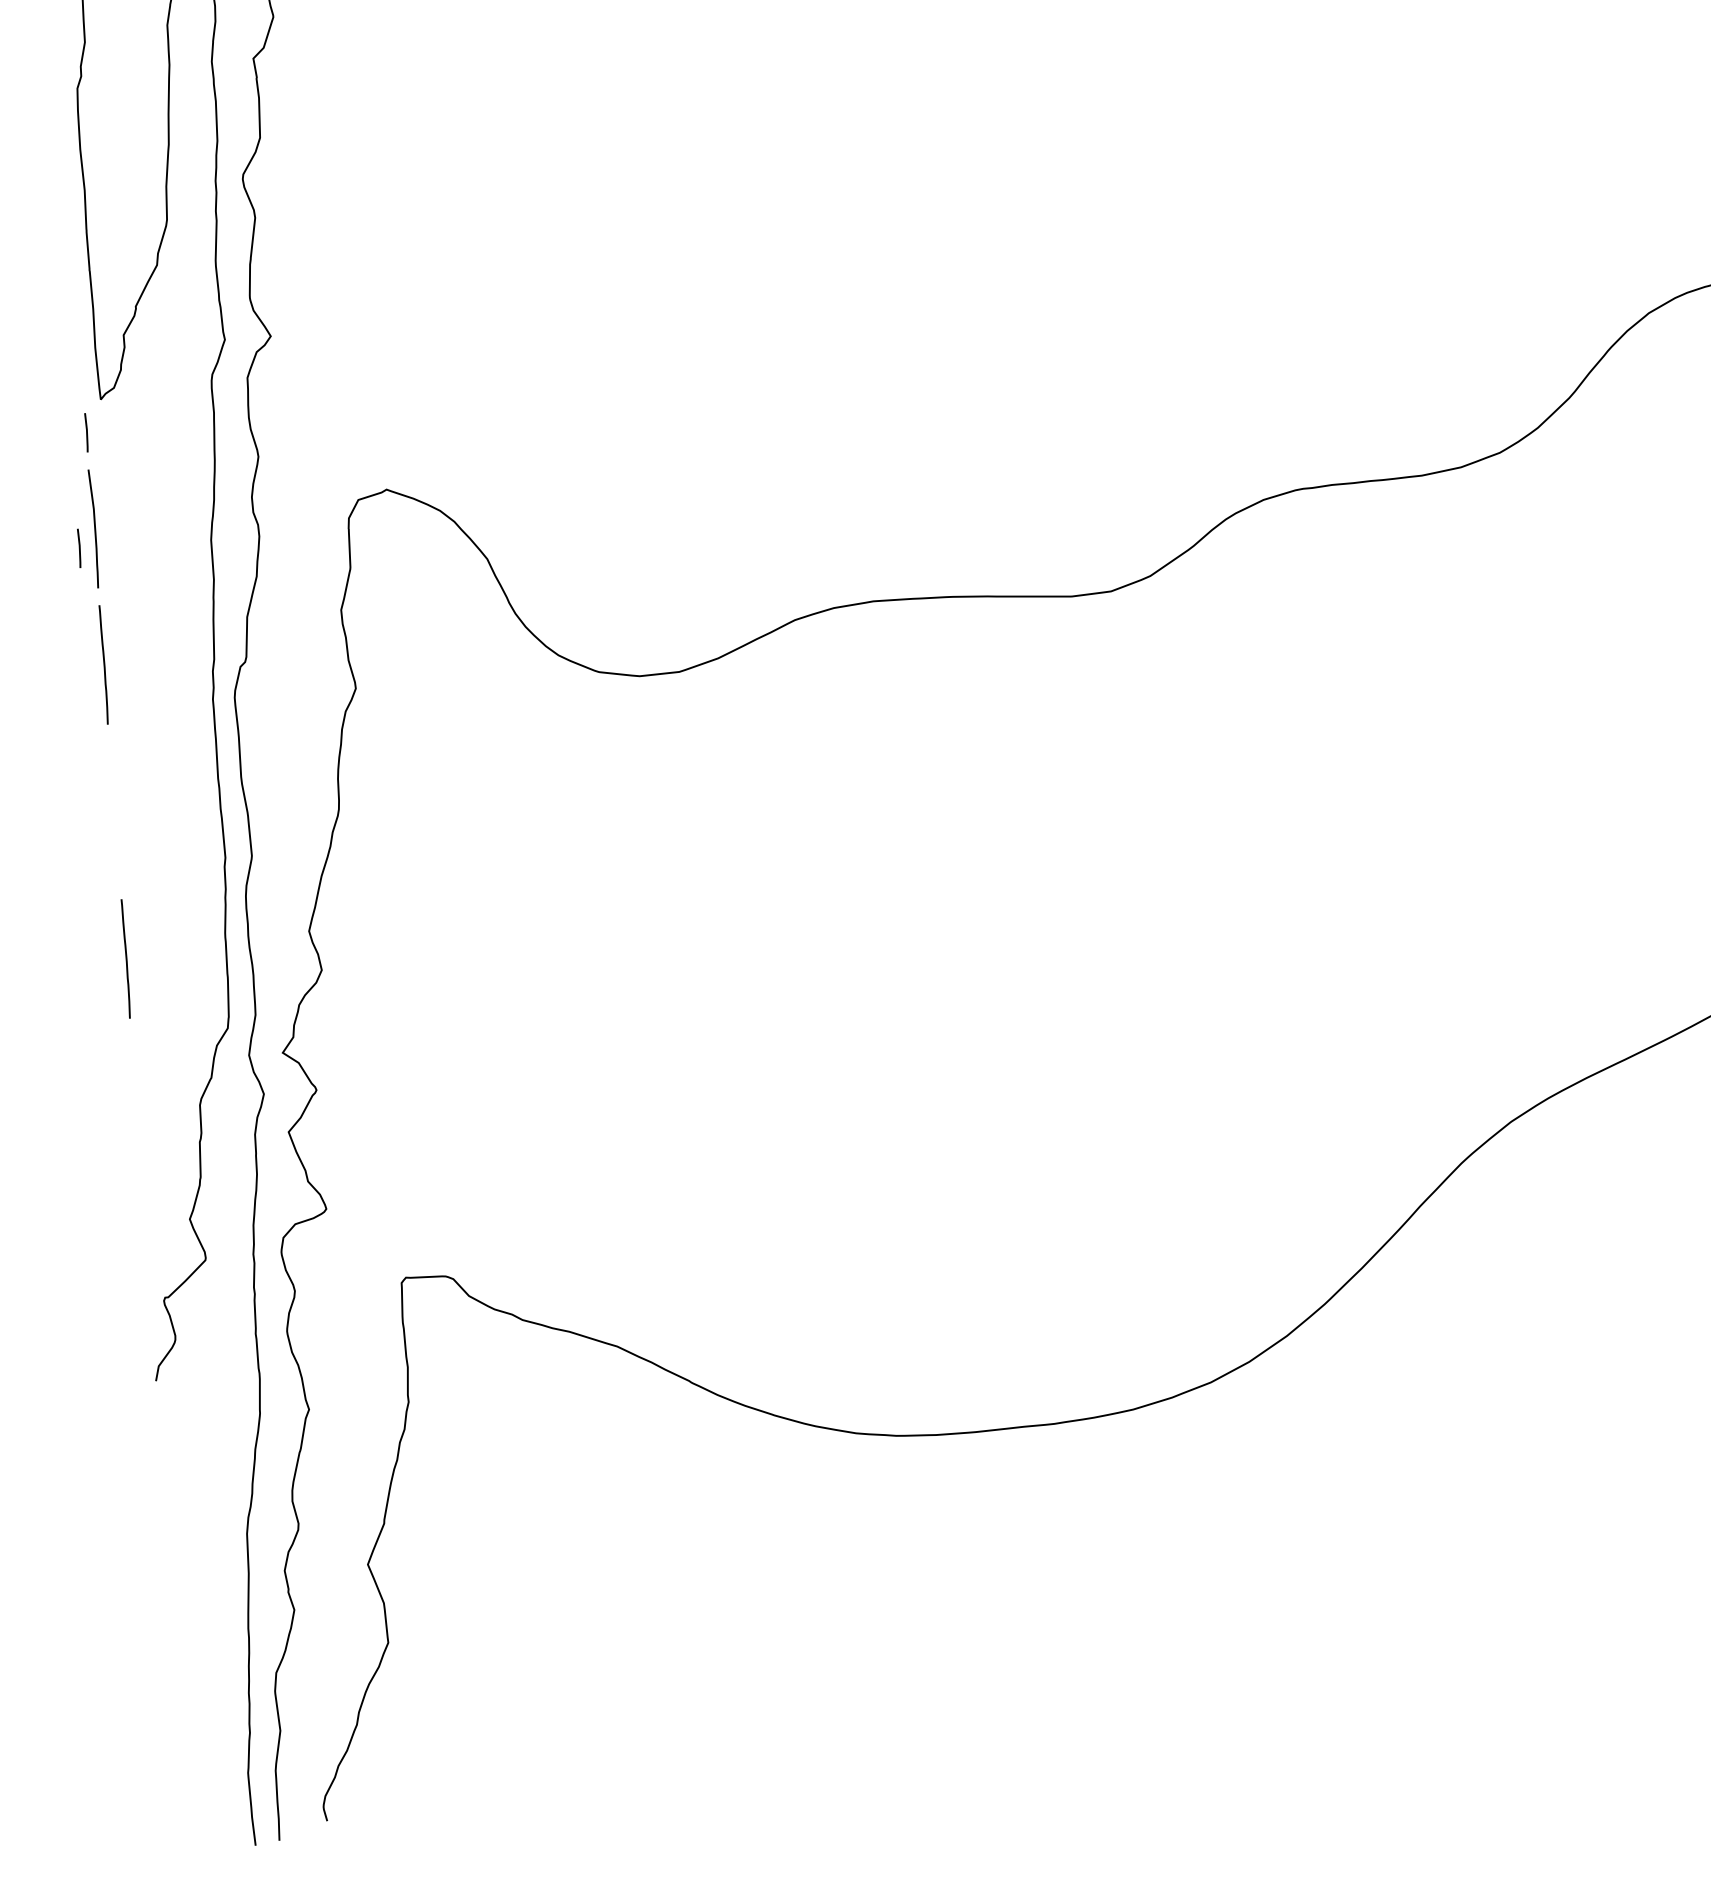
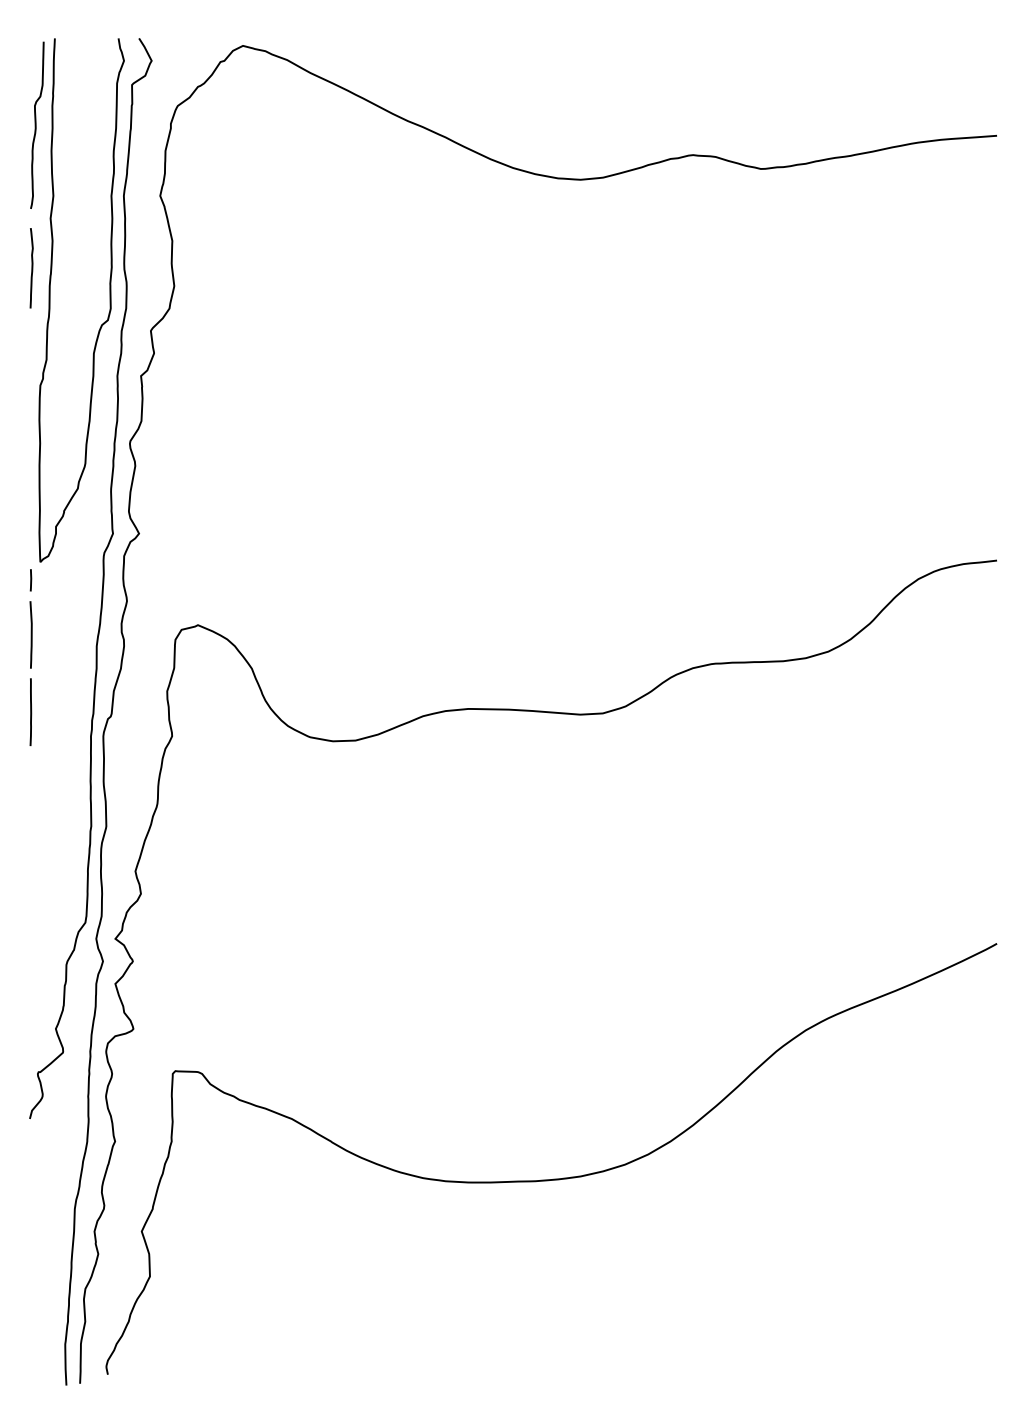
line: (78, 548) -> (21, 645), removed
curve: (125, 959) -> (30, 879), removed

